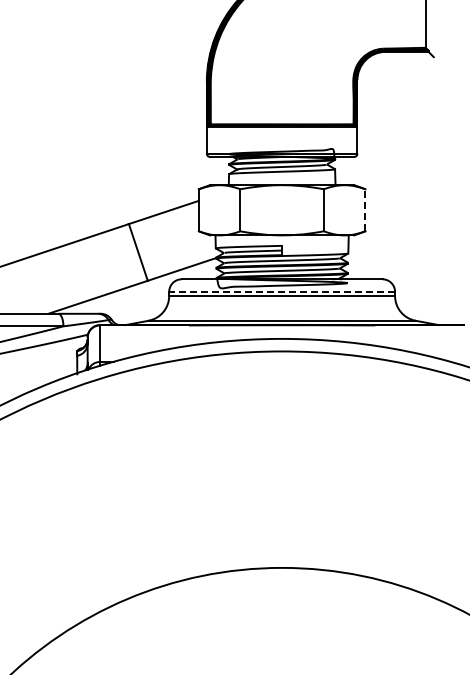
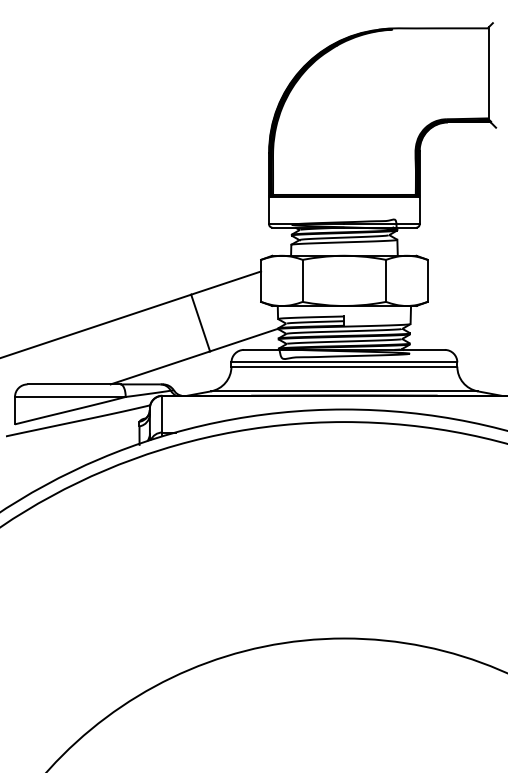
line: (365, 209) -> (427, 280), dashed -> solid
line: (282, 291) -> (344, 362), dashed -> solid

